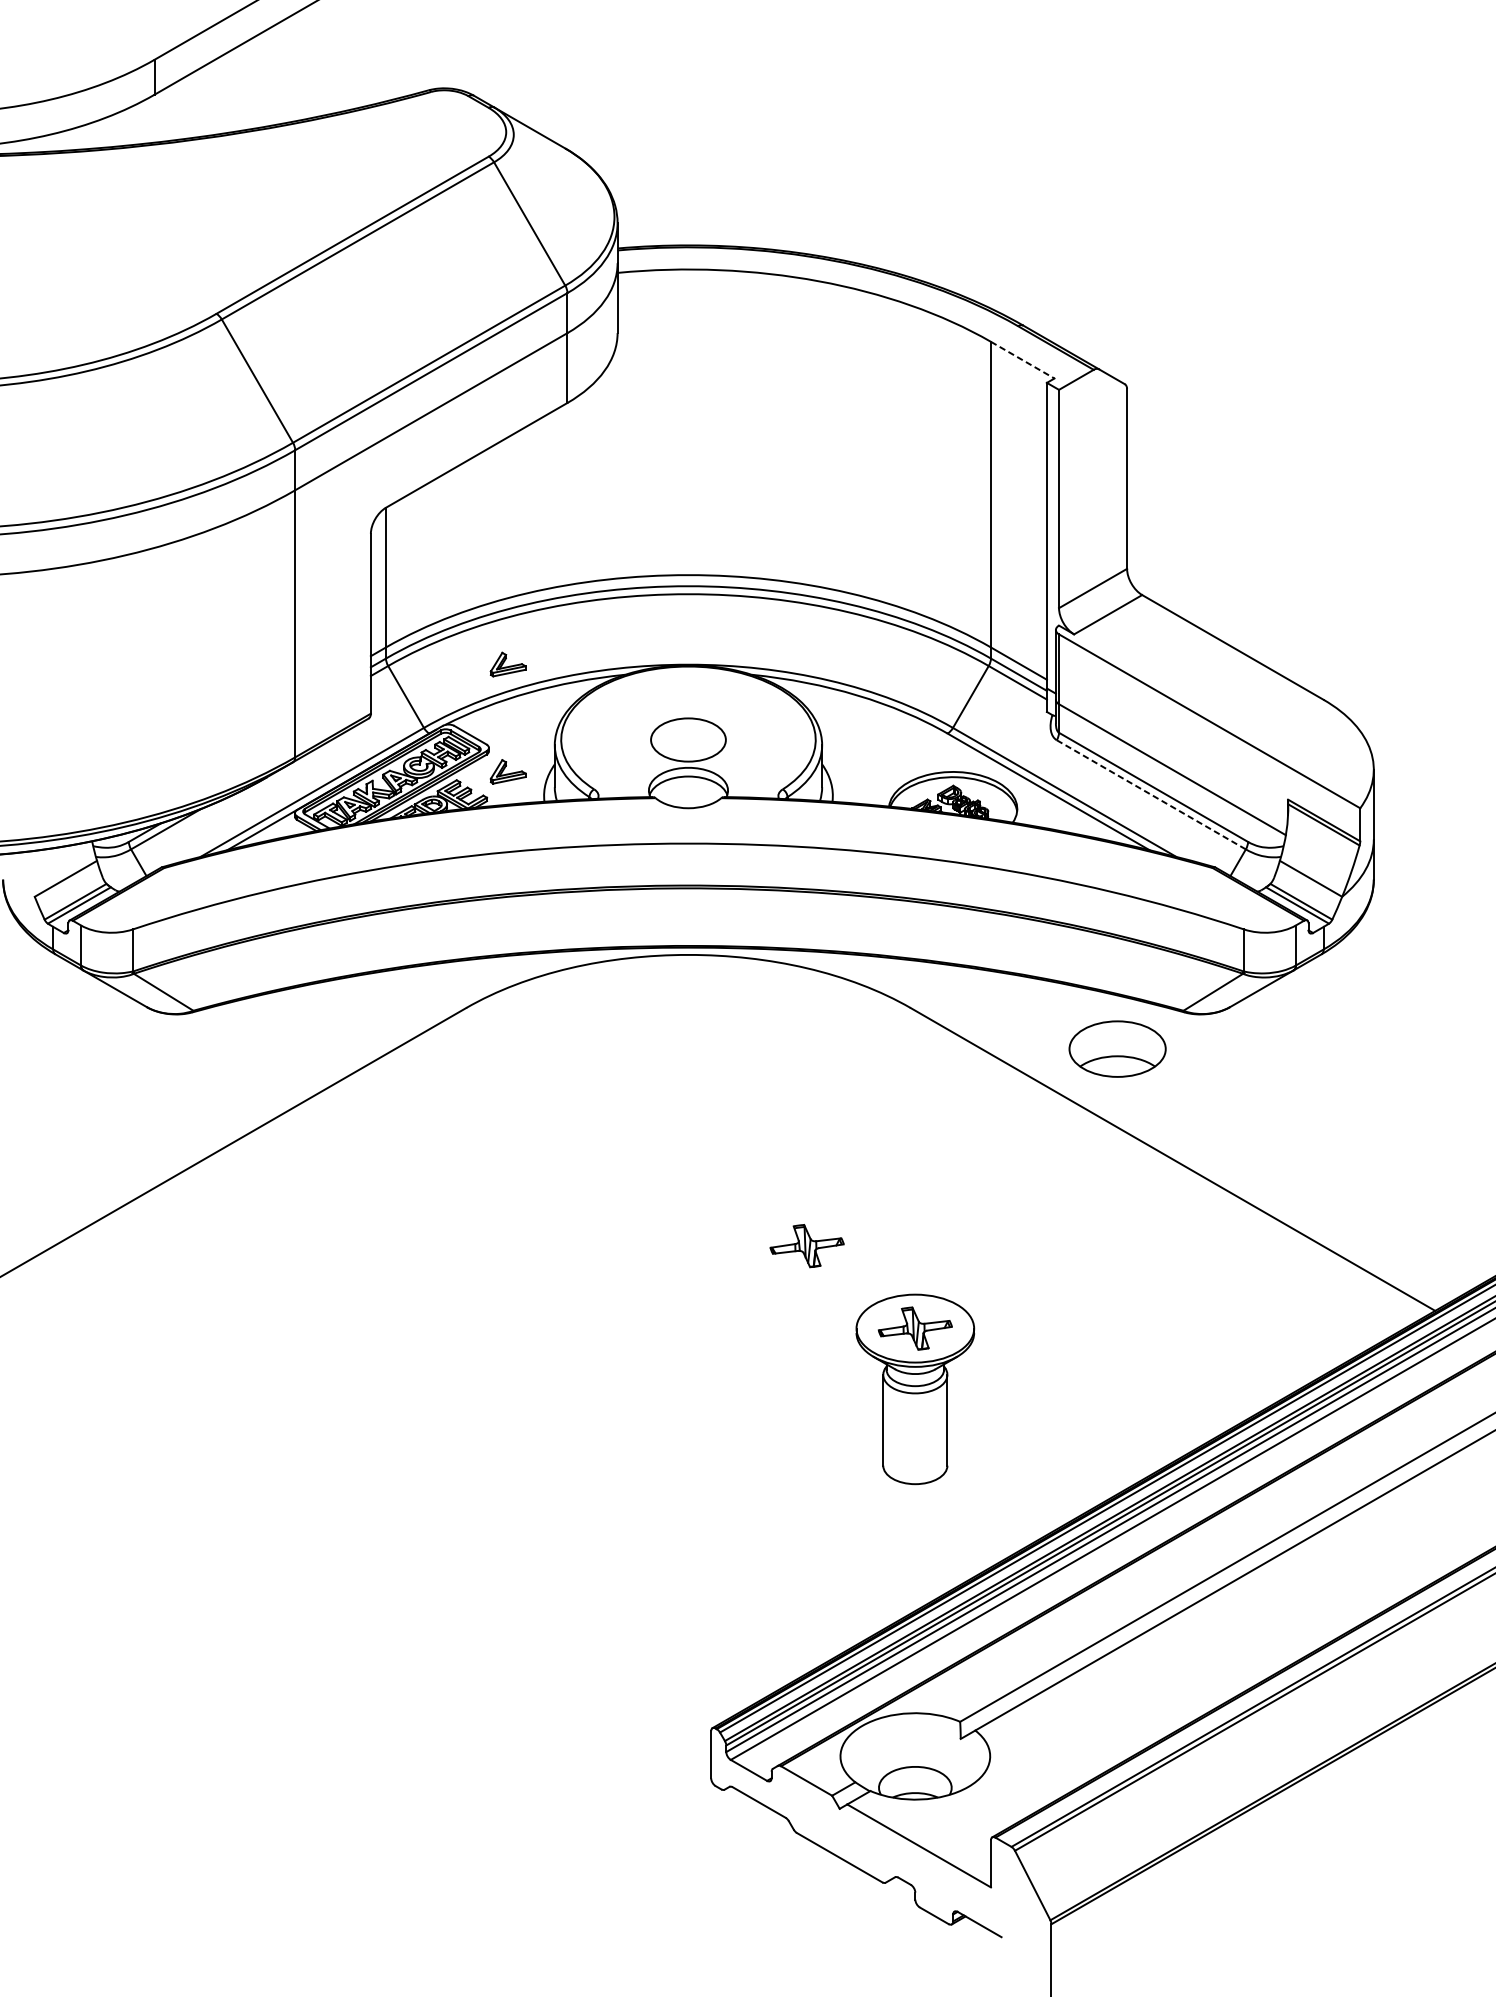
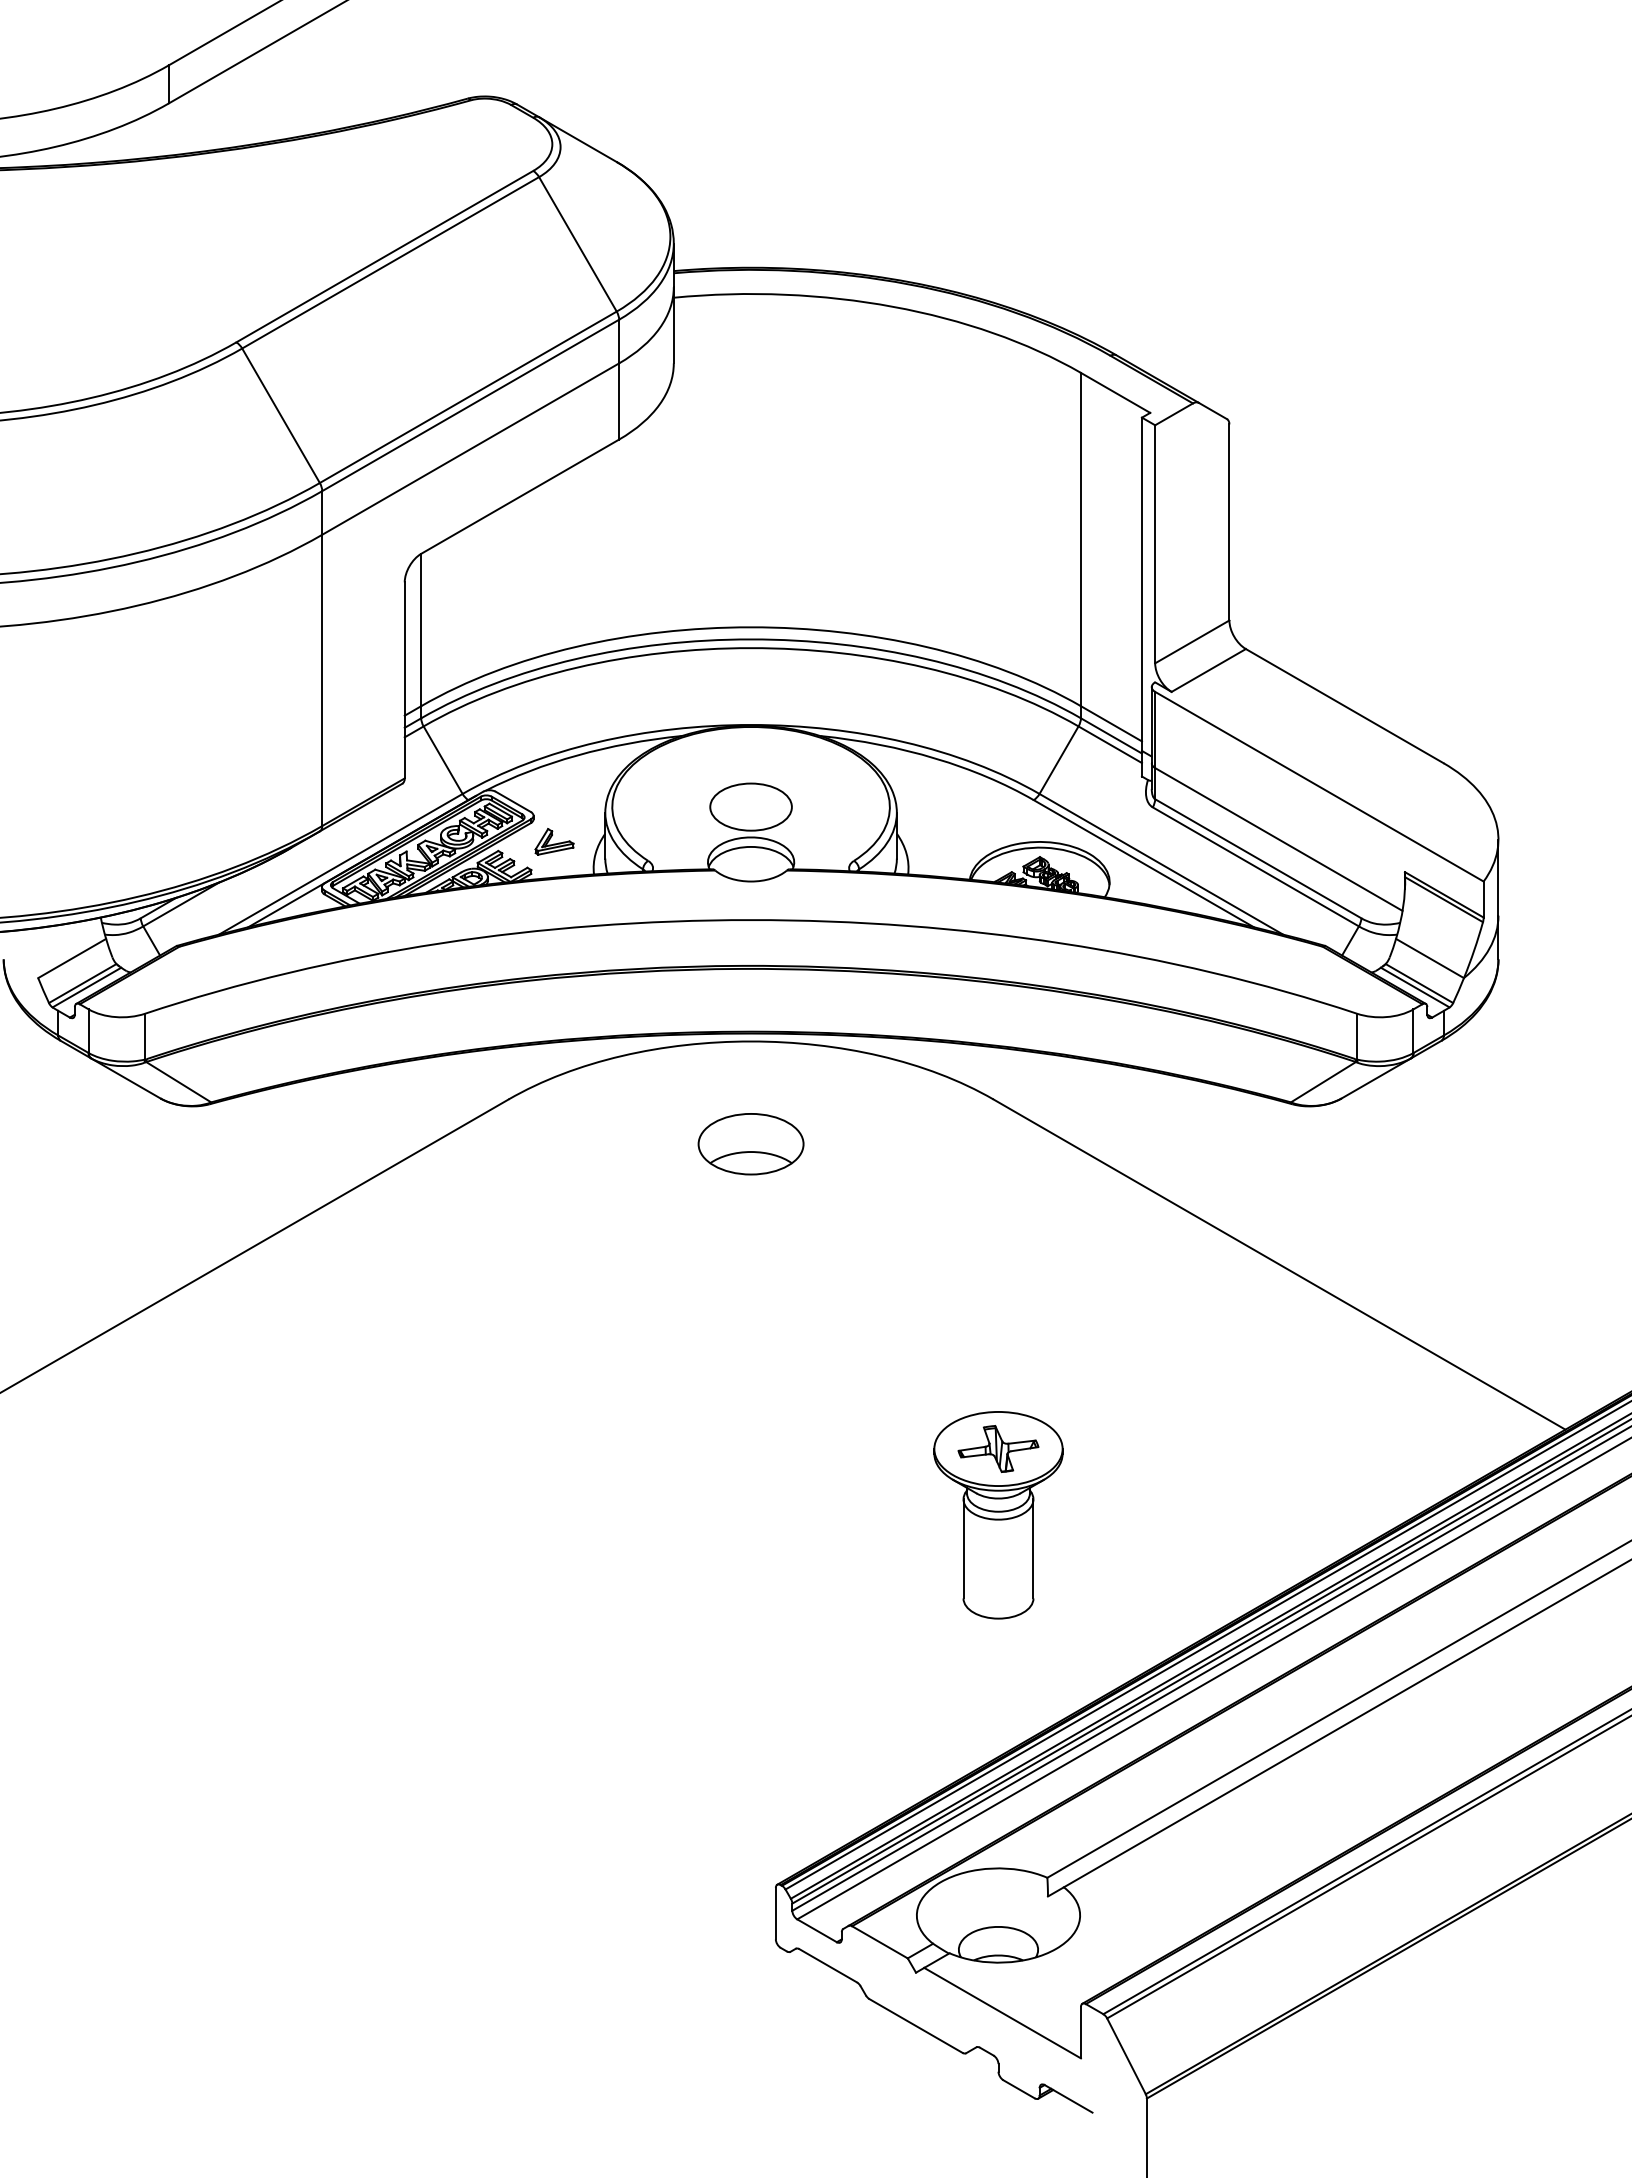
line: (1022, 359) -> (1115, 392), dashed -> solid
part: (508, 664) -> (554, 724), removed
line: (1151, 795) -> (1256, 867), dashed -> solid
part: (1117, 1049) -> (750, 1144), moved
part: (807, 1245) -> (880, 1358), removed

